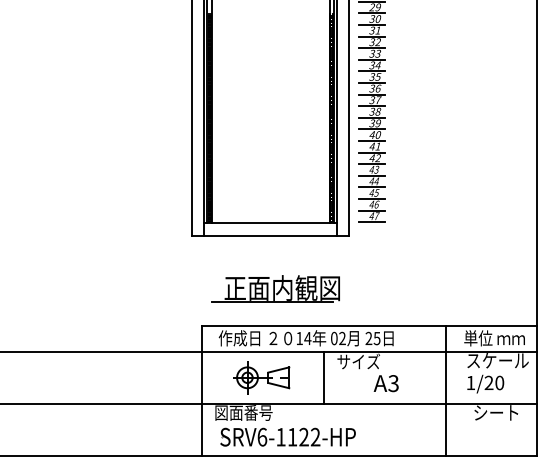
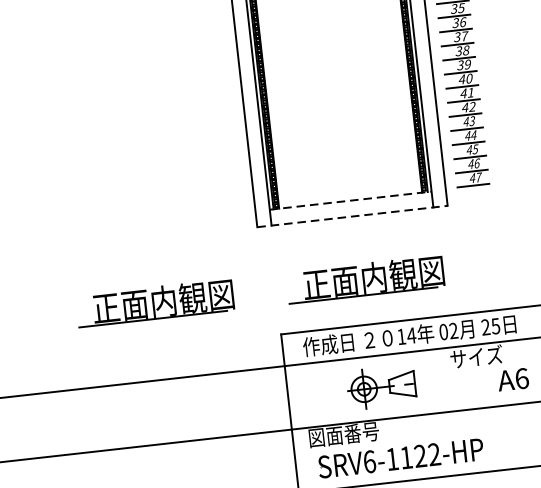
line: (270, 223) -> (350, 200), solid -> dashed
line: (271, 236) -> (353, 216), solid -> dashed
part: (102, 288) -> (155, 302), added
part: (261, 377) -> (381, 387), moved
line: (324, 377) -> (437, 380), removed
text: (393, 383) -> (521, 378), A3 -> A6

